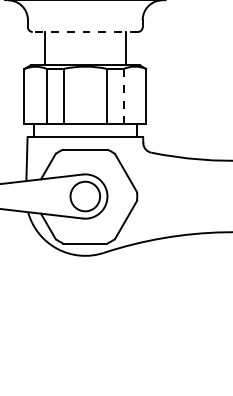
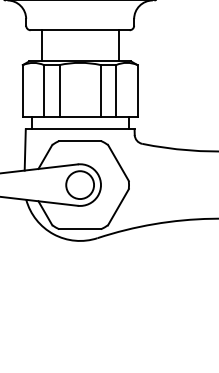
line: (85, 32) -> (80, 30), dashed -> solid
line: (123, 97) -> (116, 91), dashed -> solid

